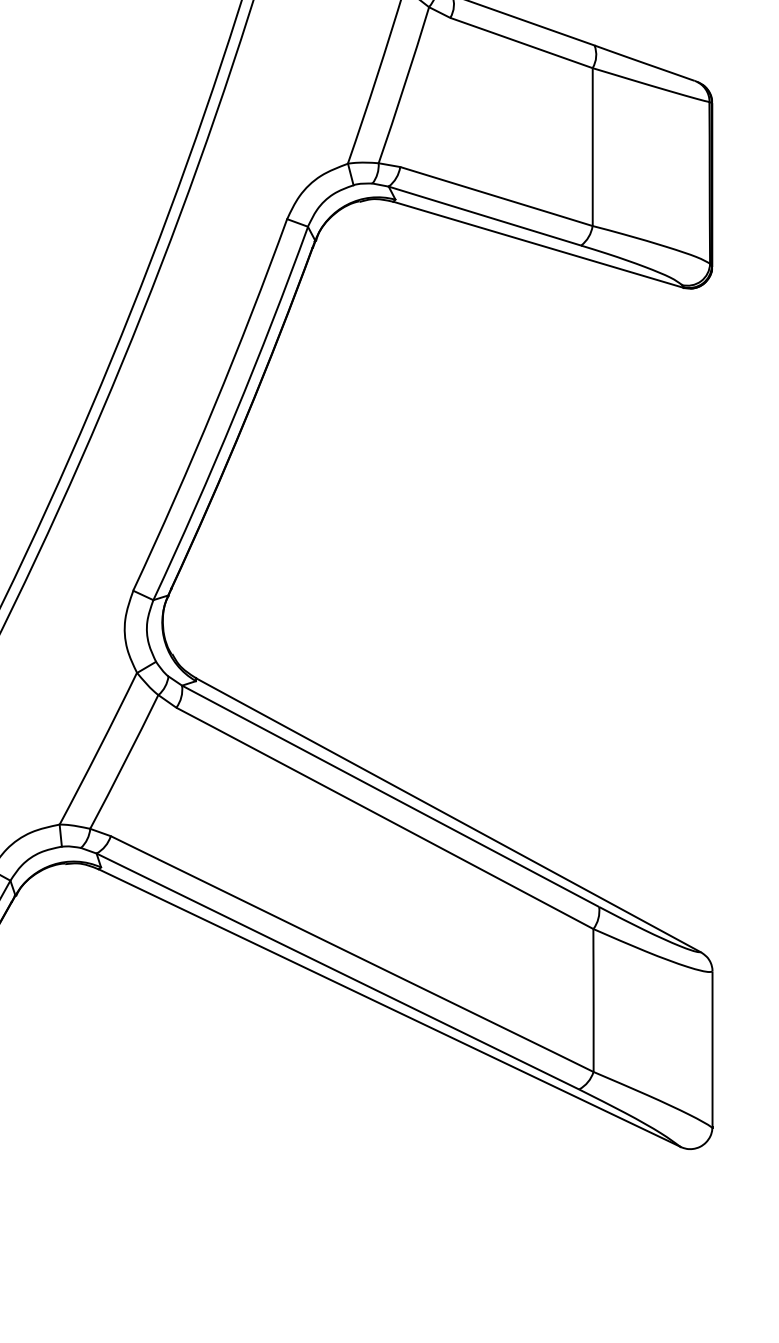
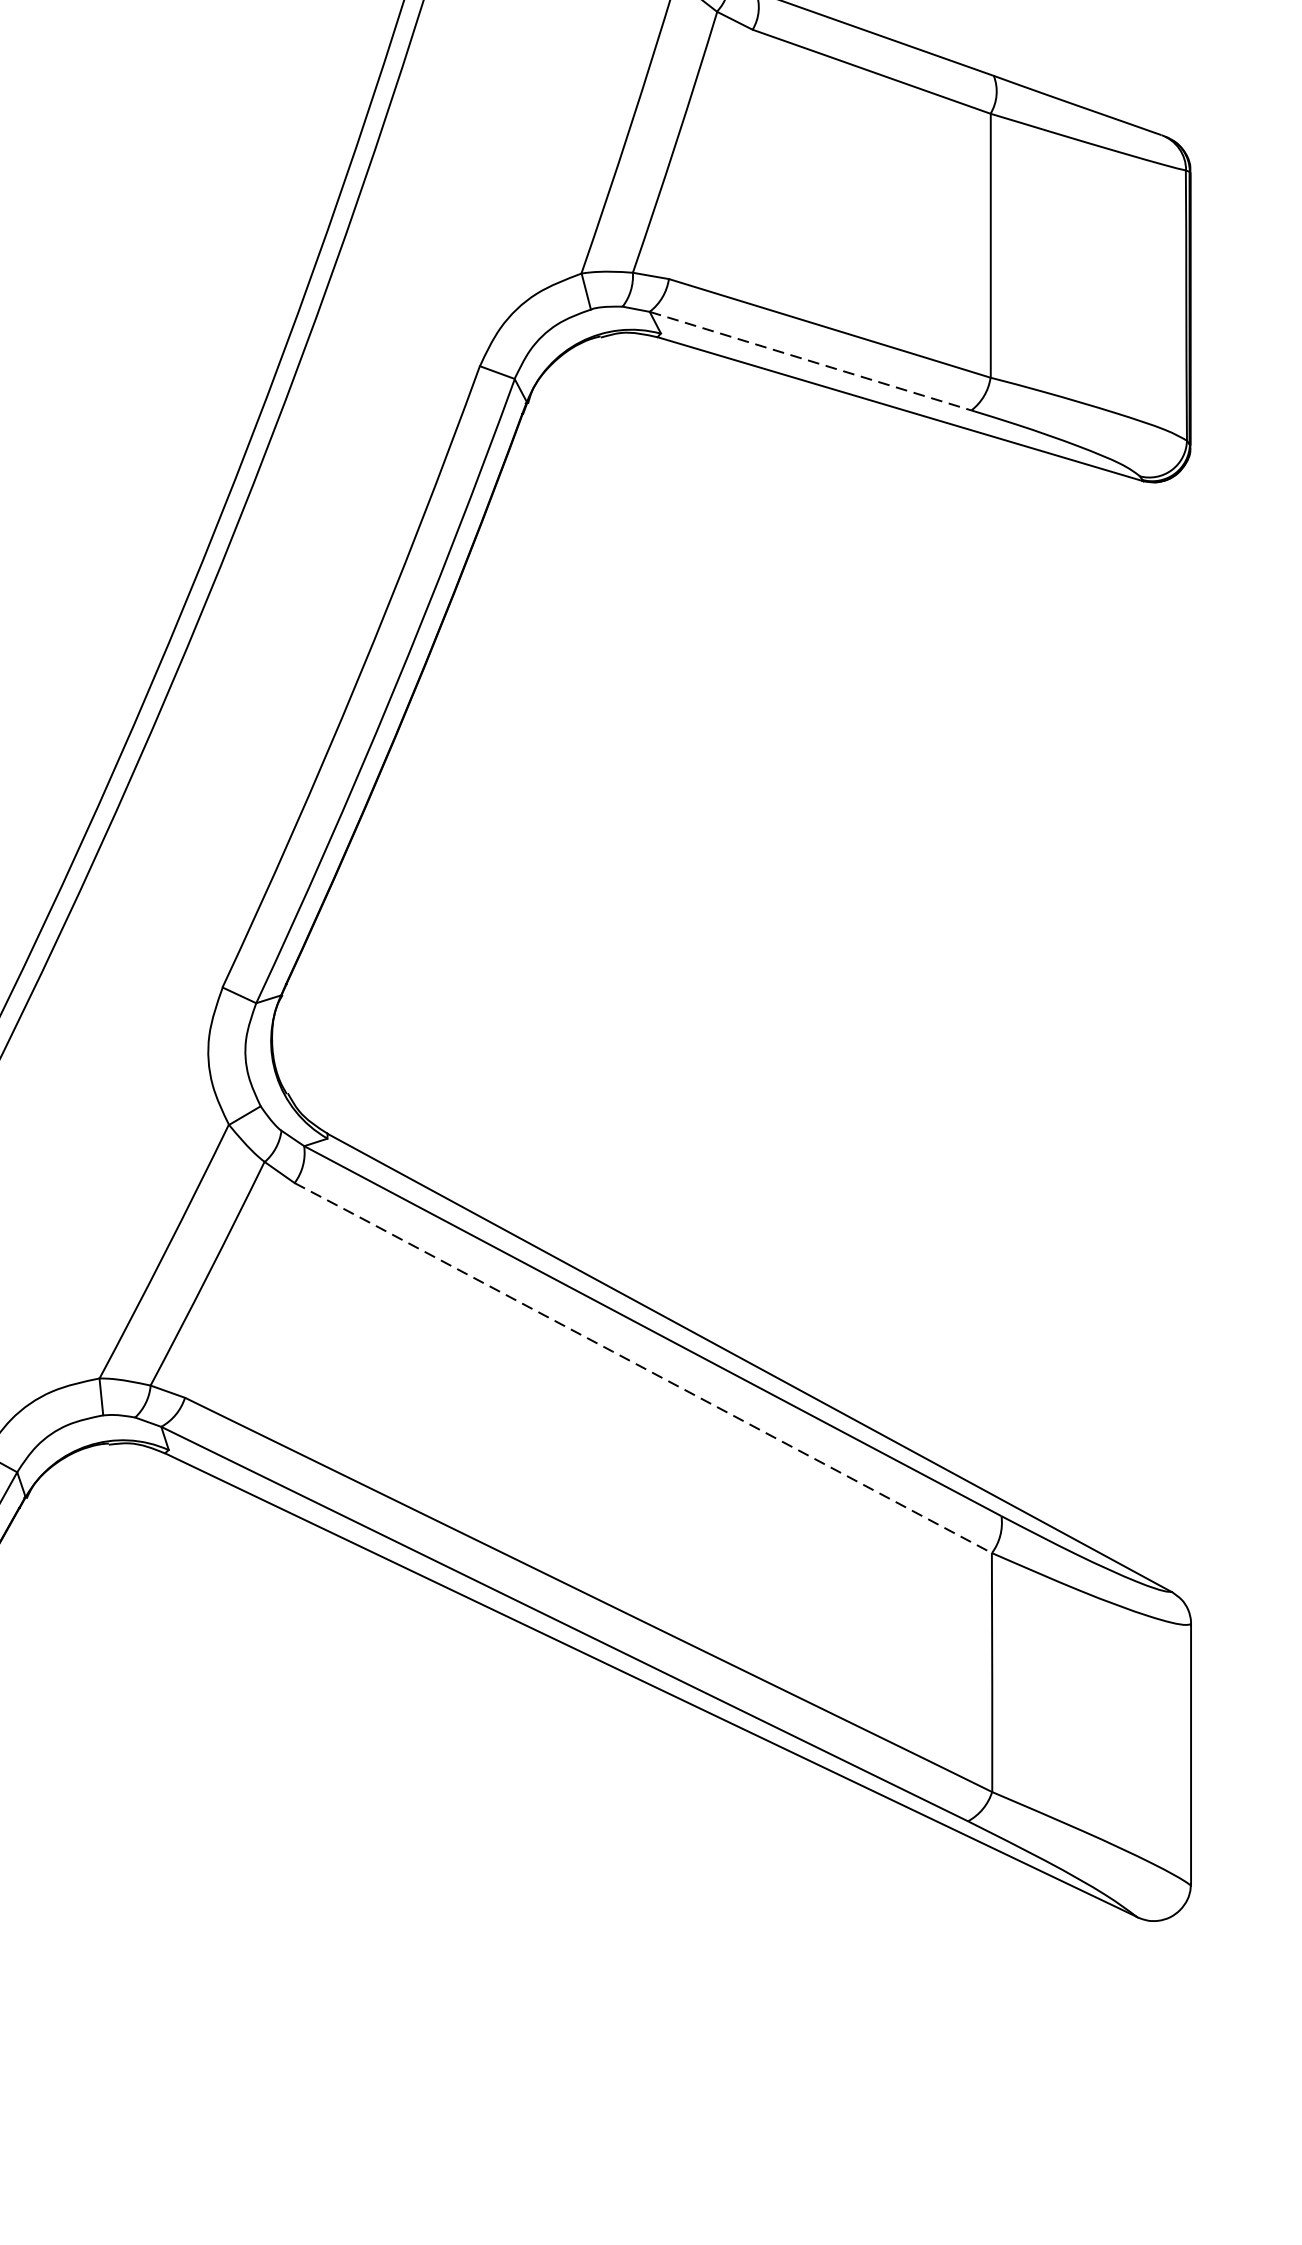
line: (485, 216) -> (811, 361), solid -> dashed
line: (383, 817) -> (640, 1366), solid -> dashed

